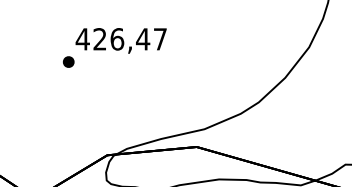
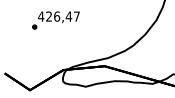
text: (113, 47) -> (55, 20), moved

